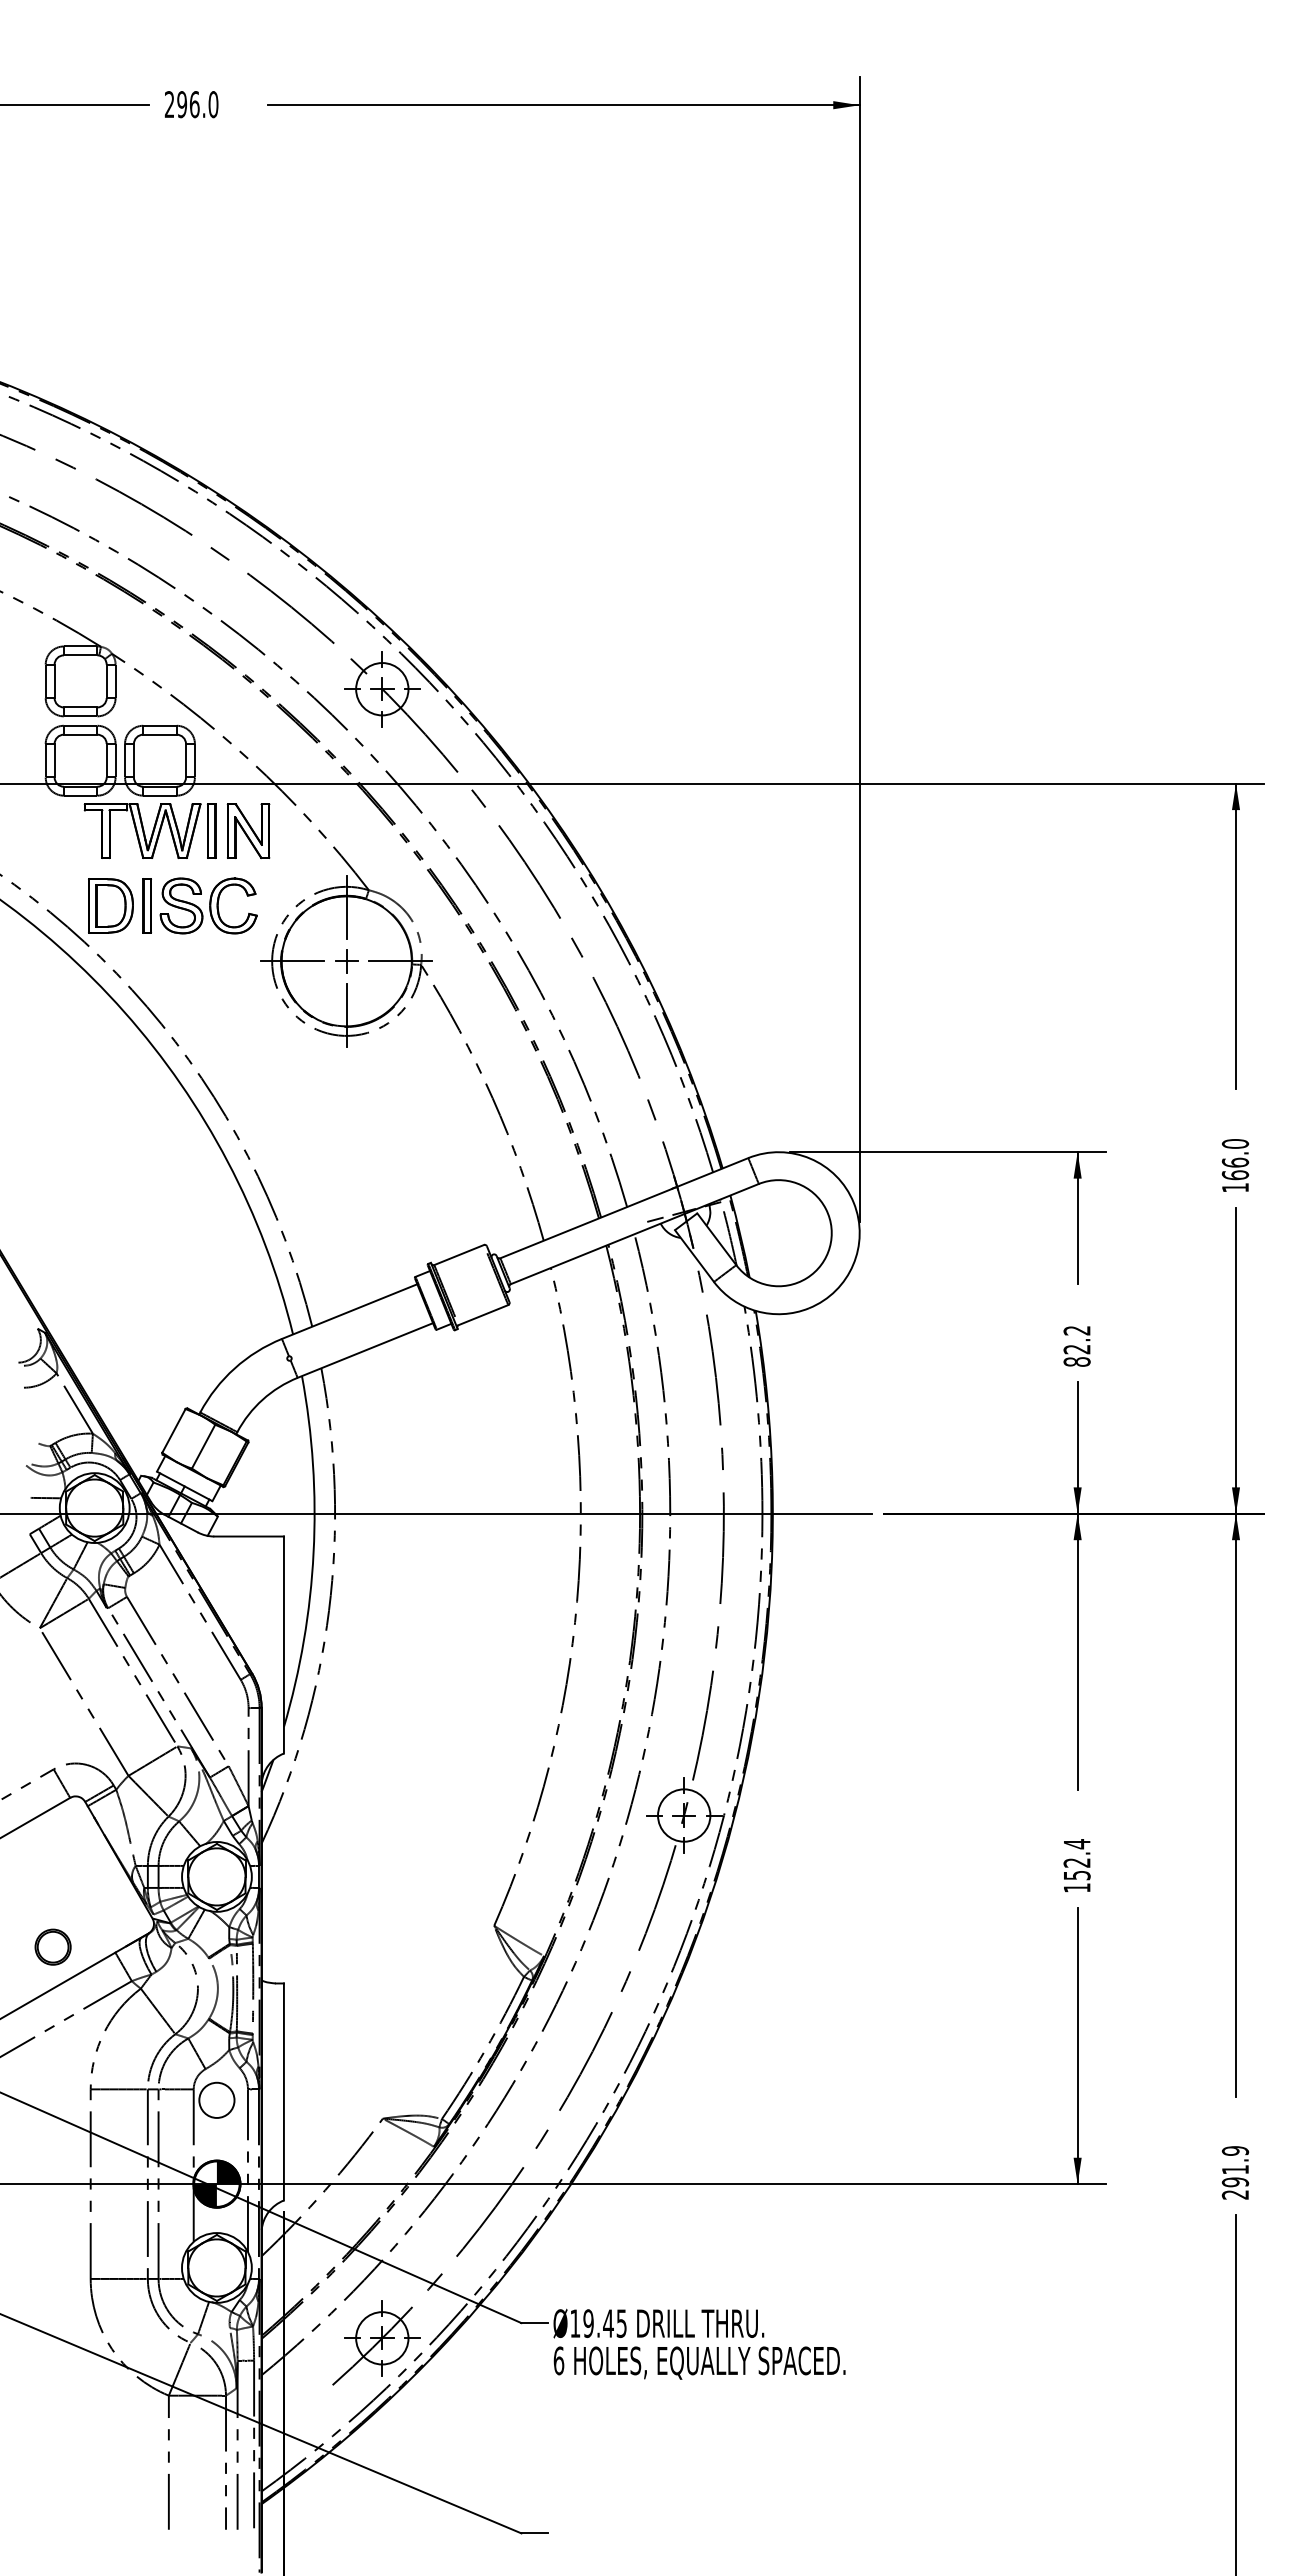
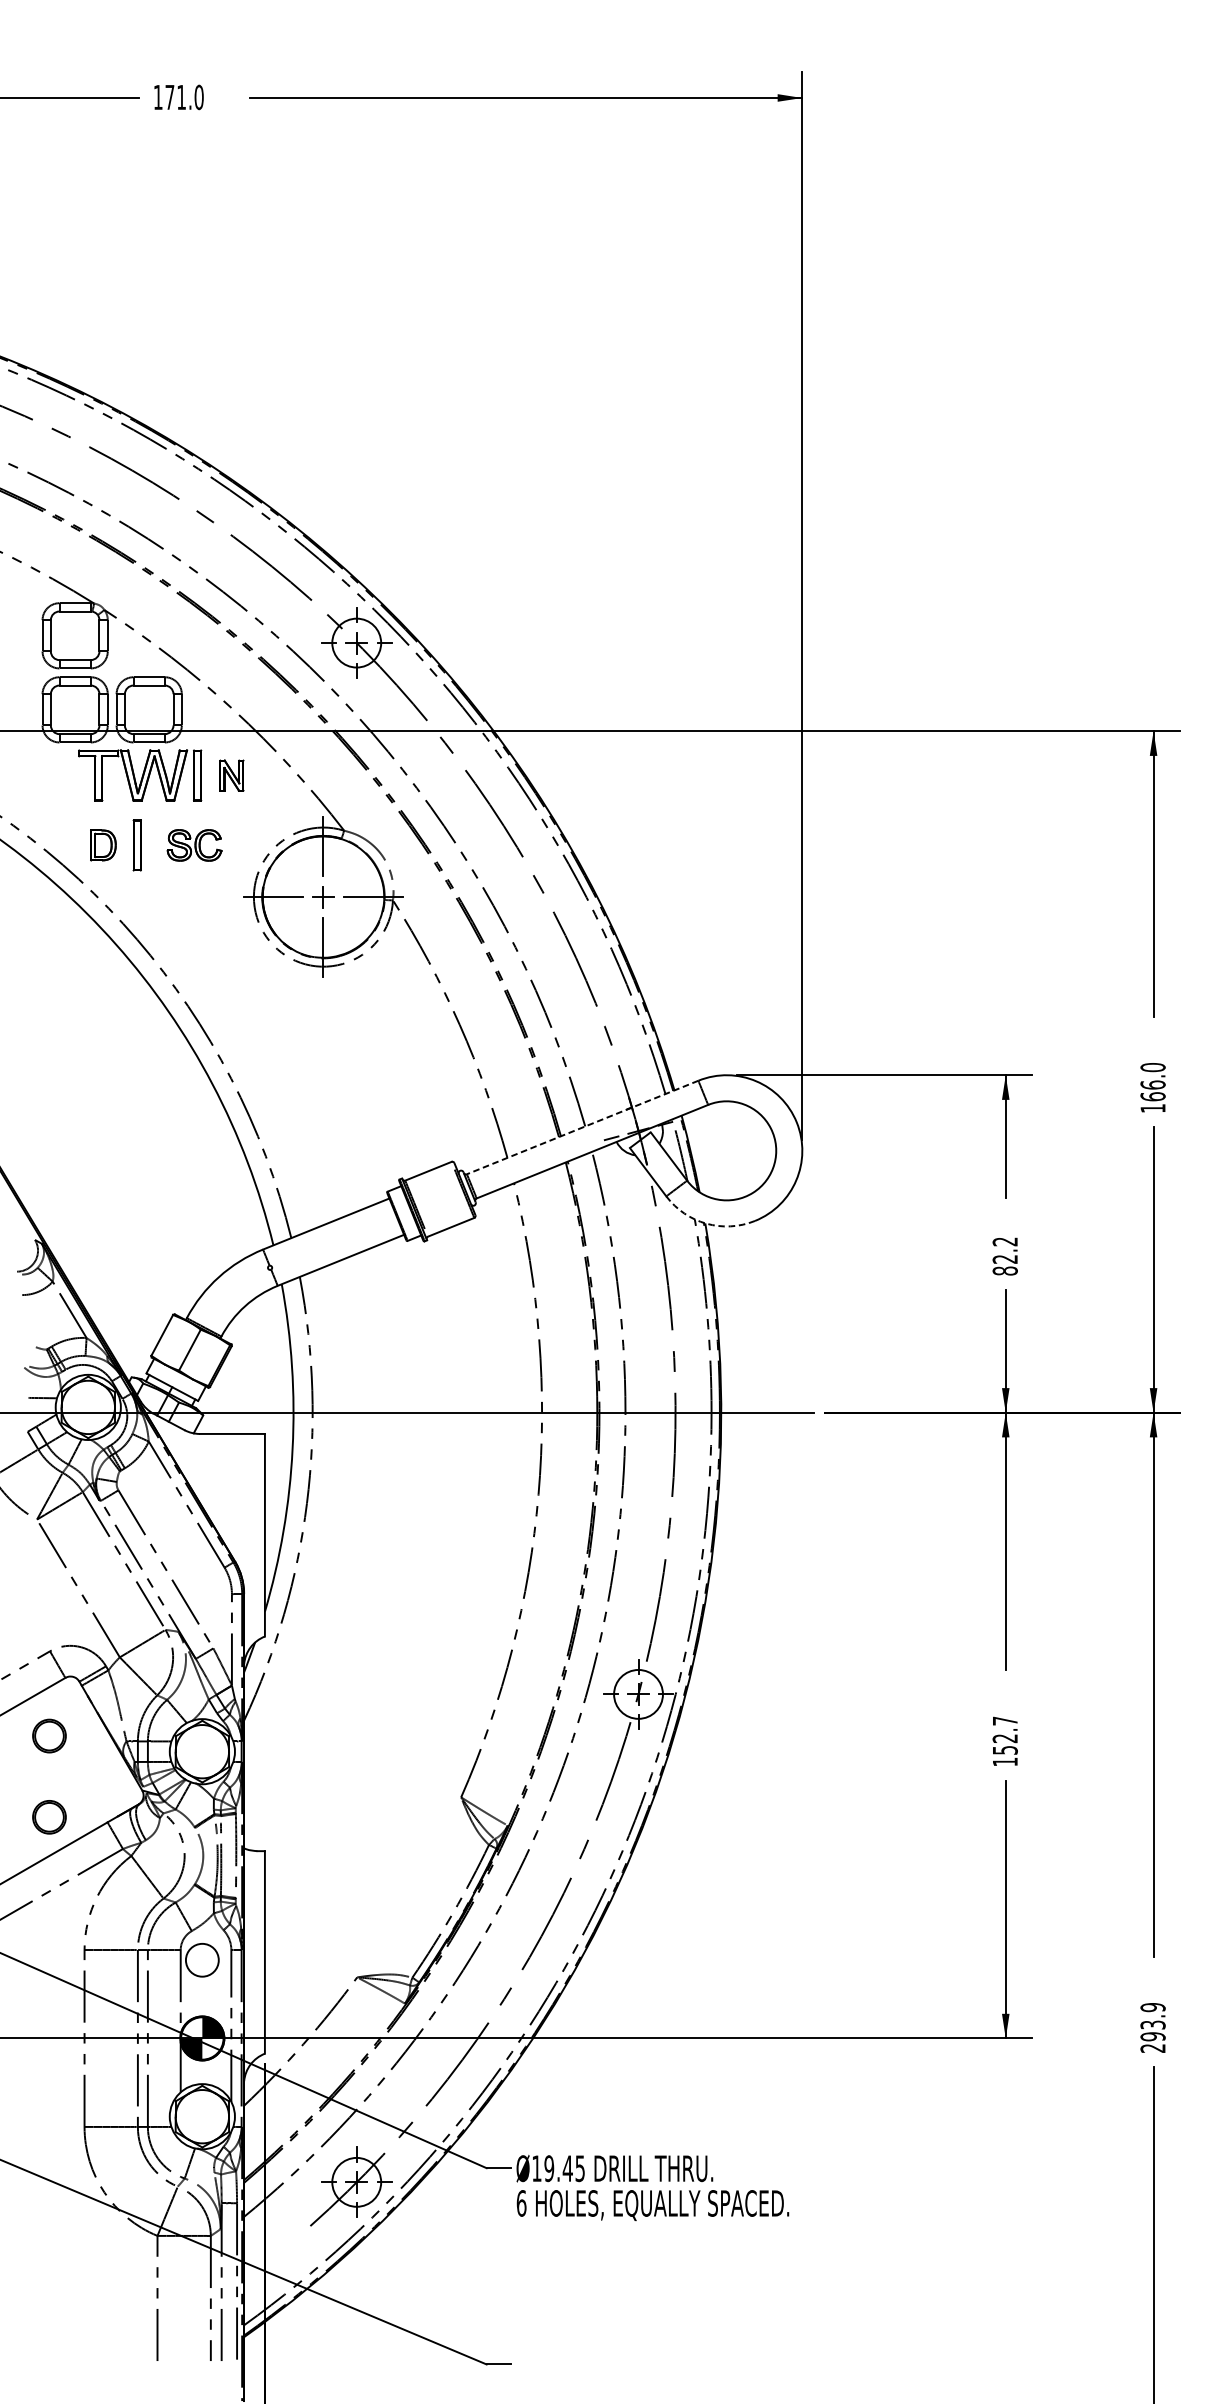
text: (181, 104) -> (169, 97), 296.0 -> 171.0
part: (248, 831) -> (231, 775), size x0.6
part: (110, 905) -> (103, 844), size x0.6
part: (208, 905) -> (194, 844), size x0.6
line: (624, 1208) -> (582, 1127), solid -> dashed
arc: (757, 1311) -> (706, 1223), solid -> dashed
text: (1077, 1844) -> (1005, 1721), 152.4 -> 152.7
part: (52, 1859) -> (48, 1735), added
text: (1235, 2169) -> (1153, 2024), 291.9 -> 293.9

